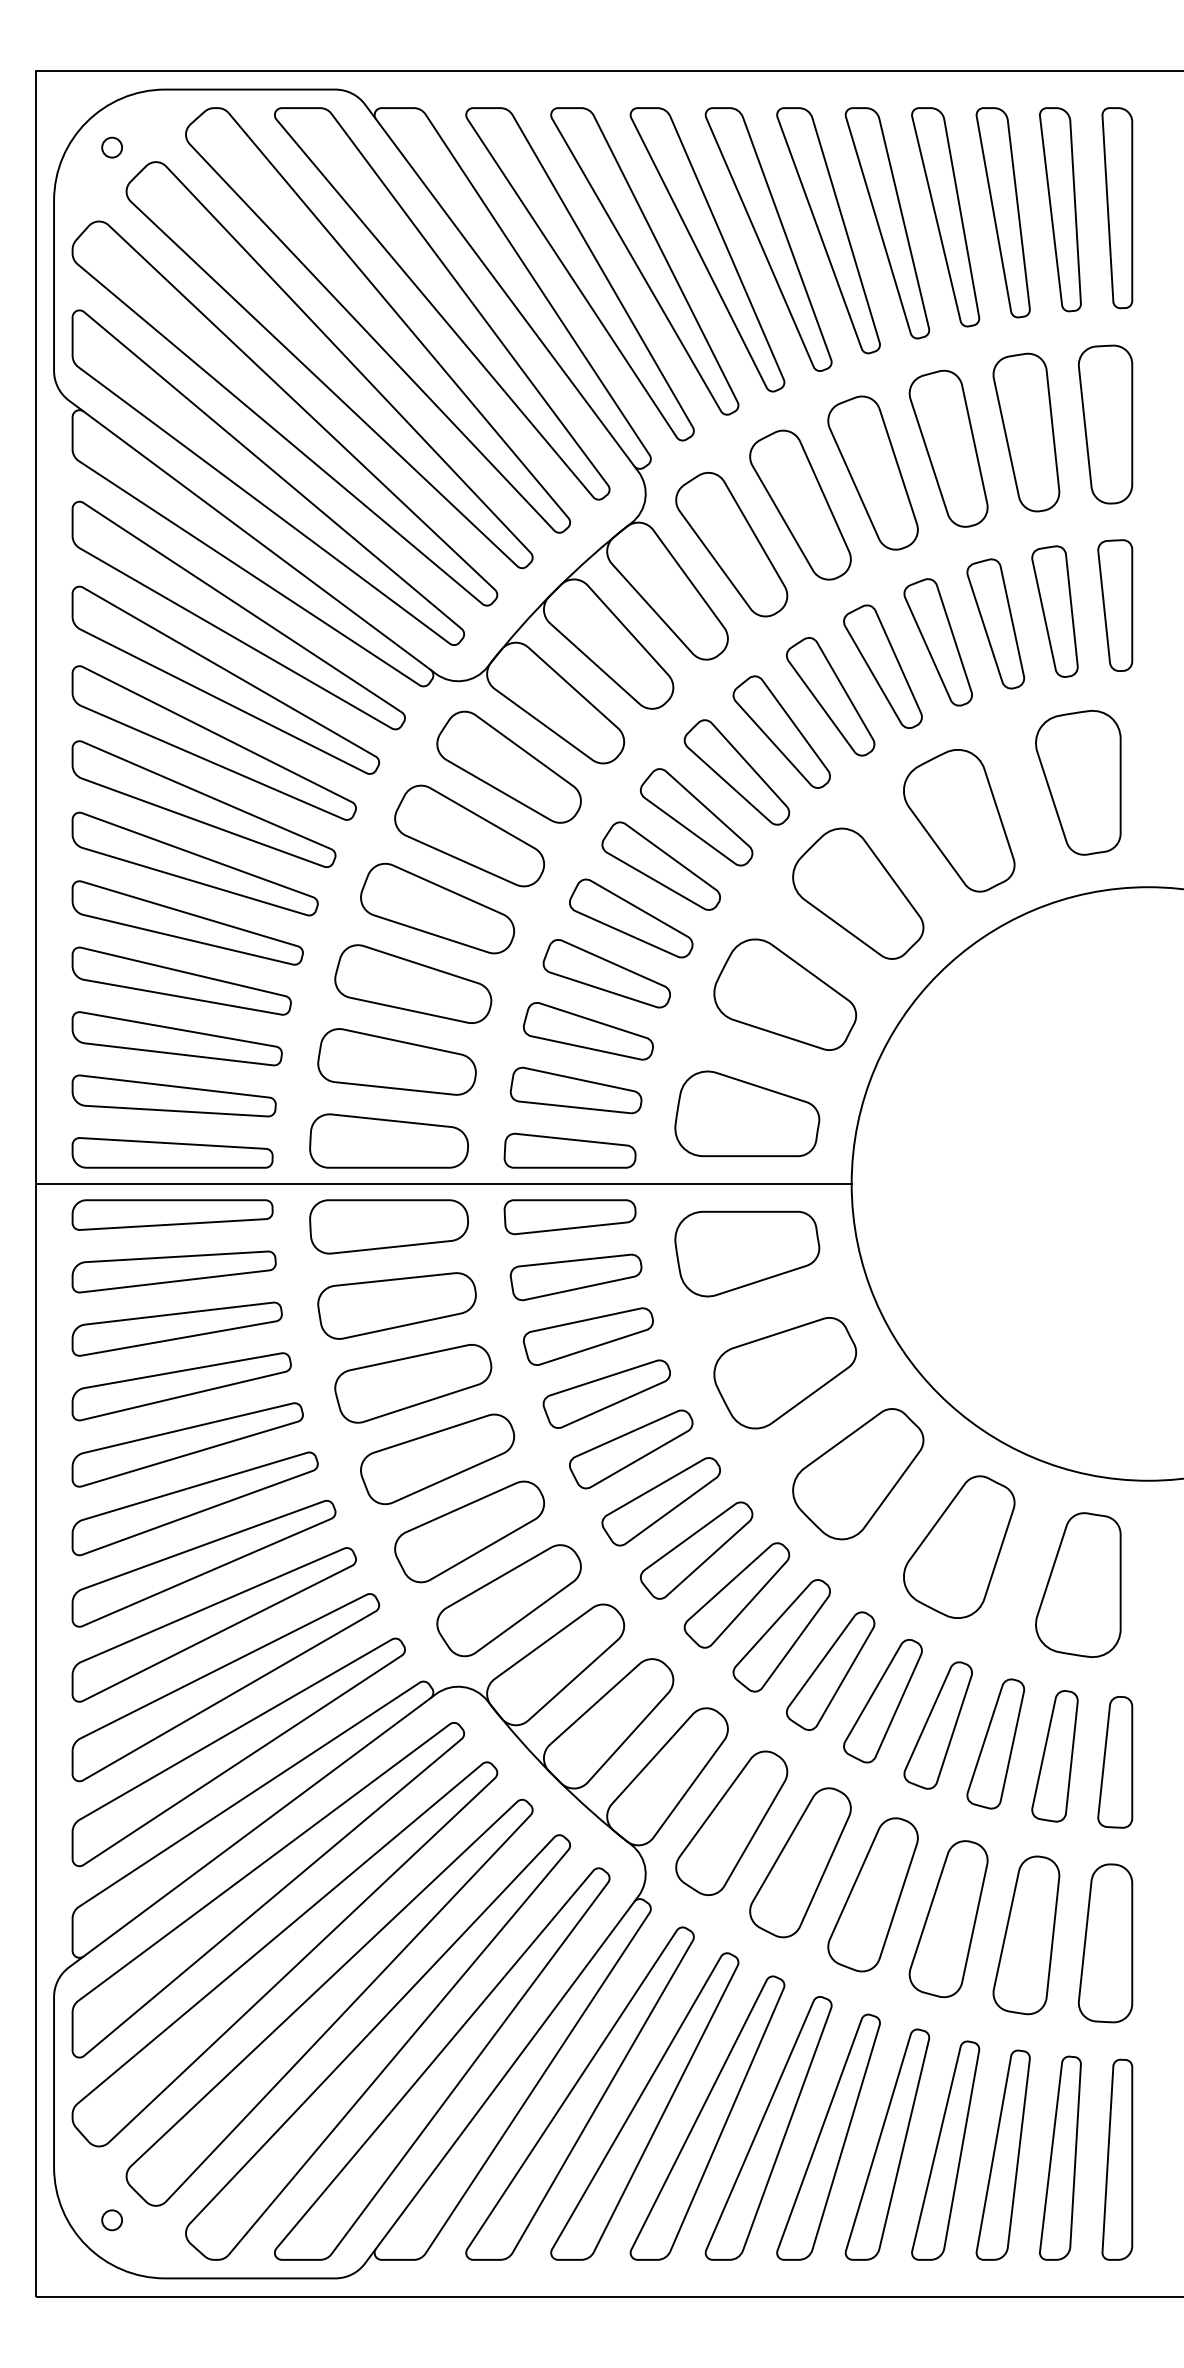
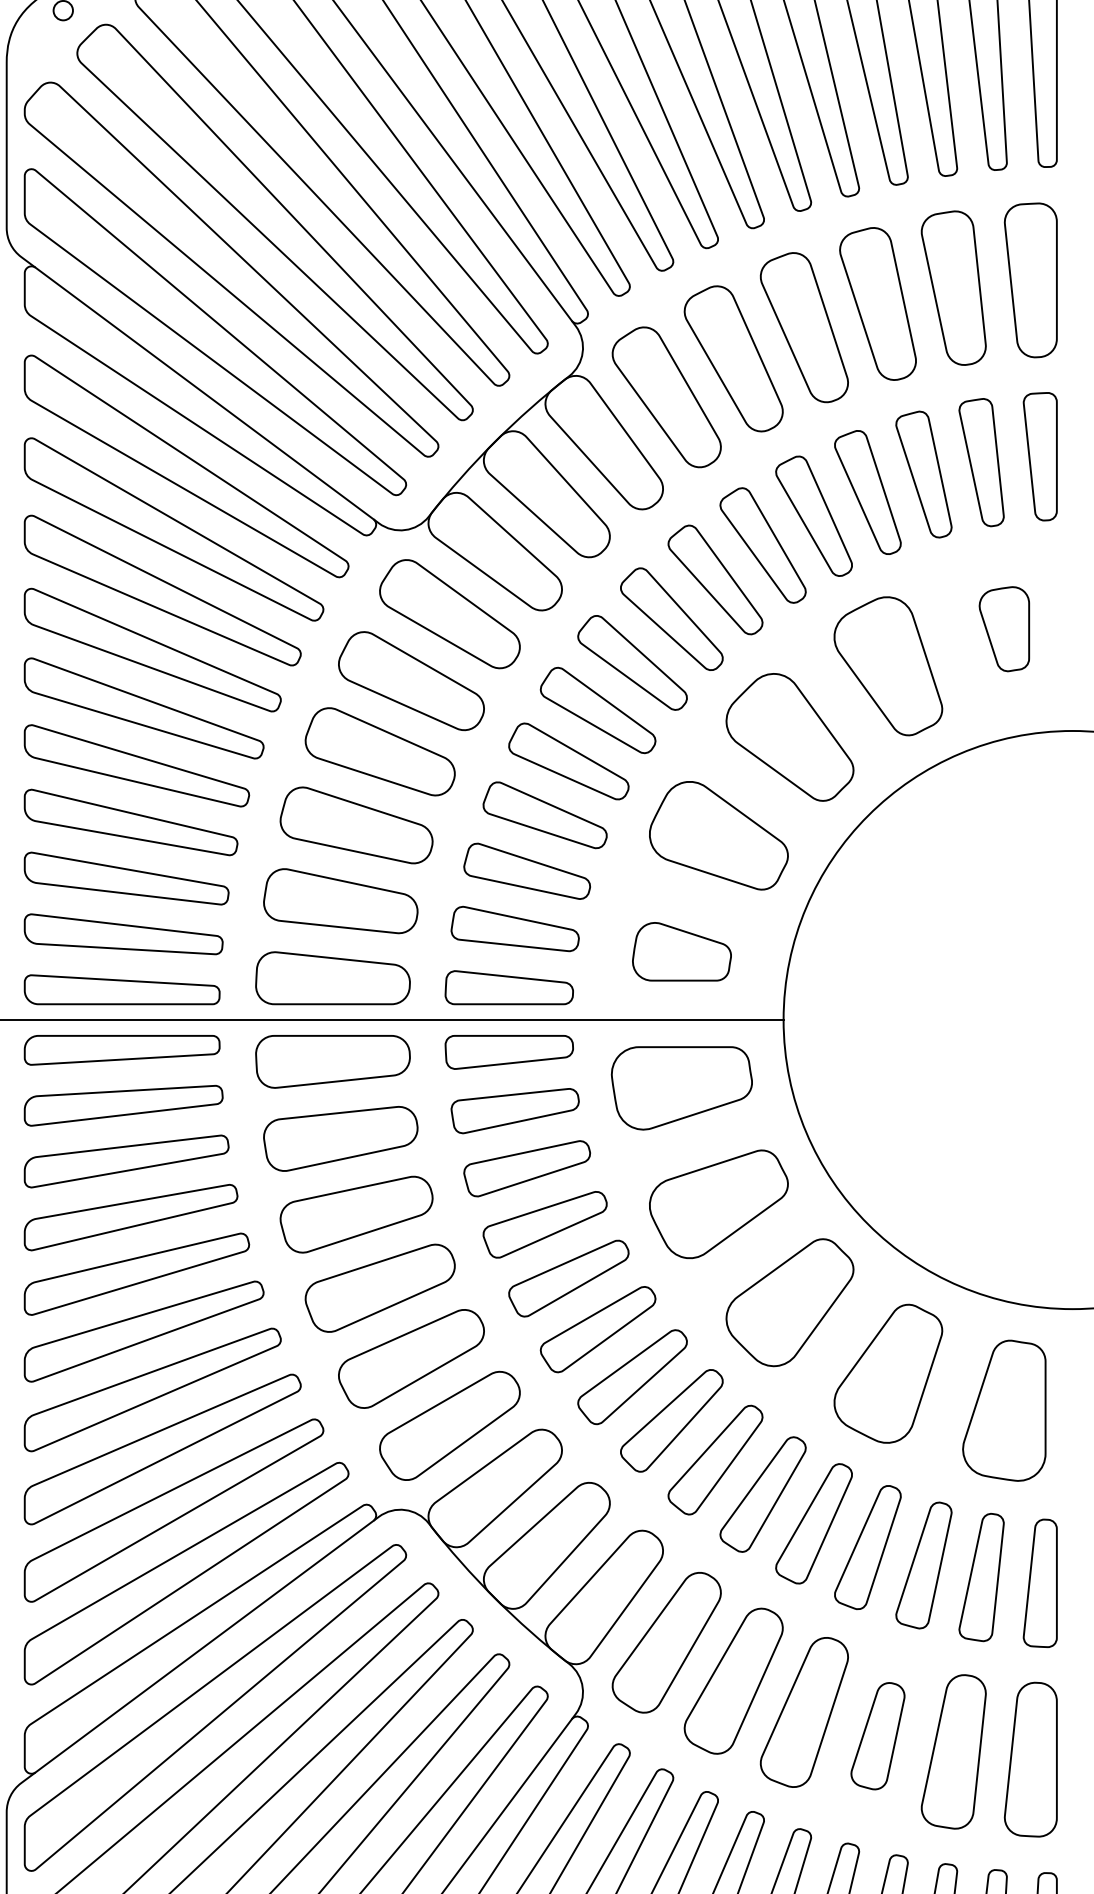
part: (1078, 782) -> (1004, 629), size x0.6
part: (747, 1113) -> (682, 951), size x0.7
part: (948, 1919) -> (877, 1736), size x0.7

